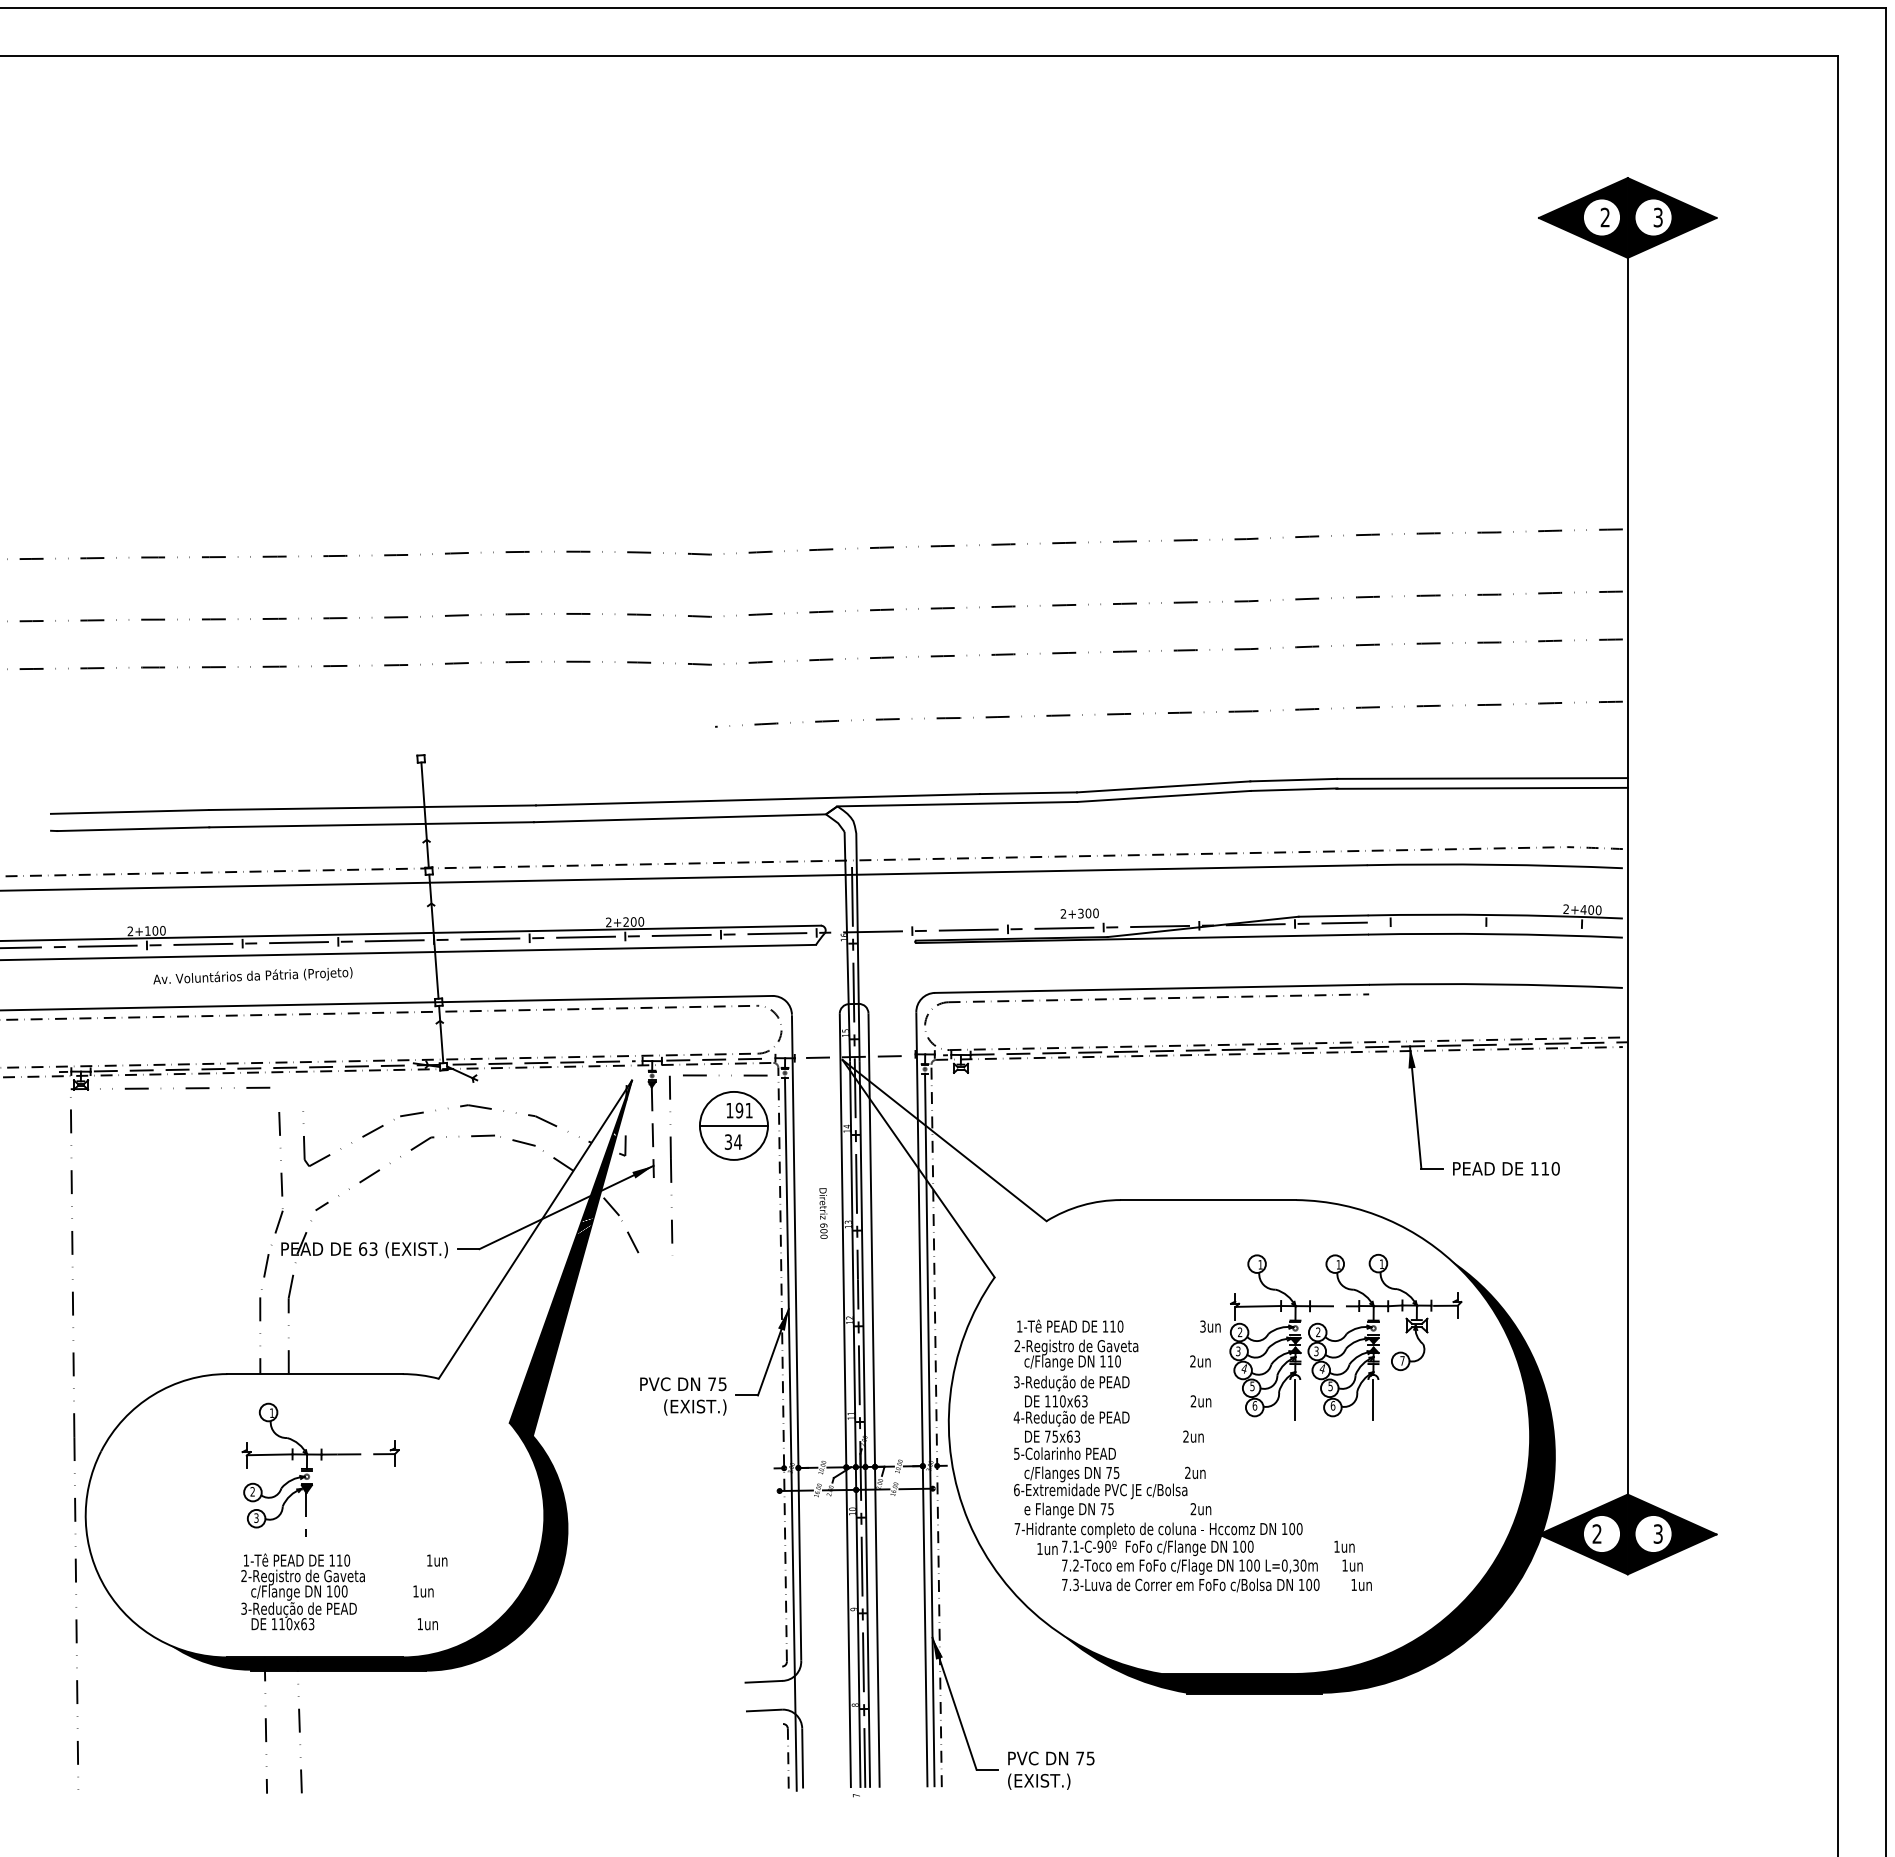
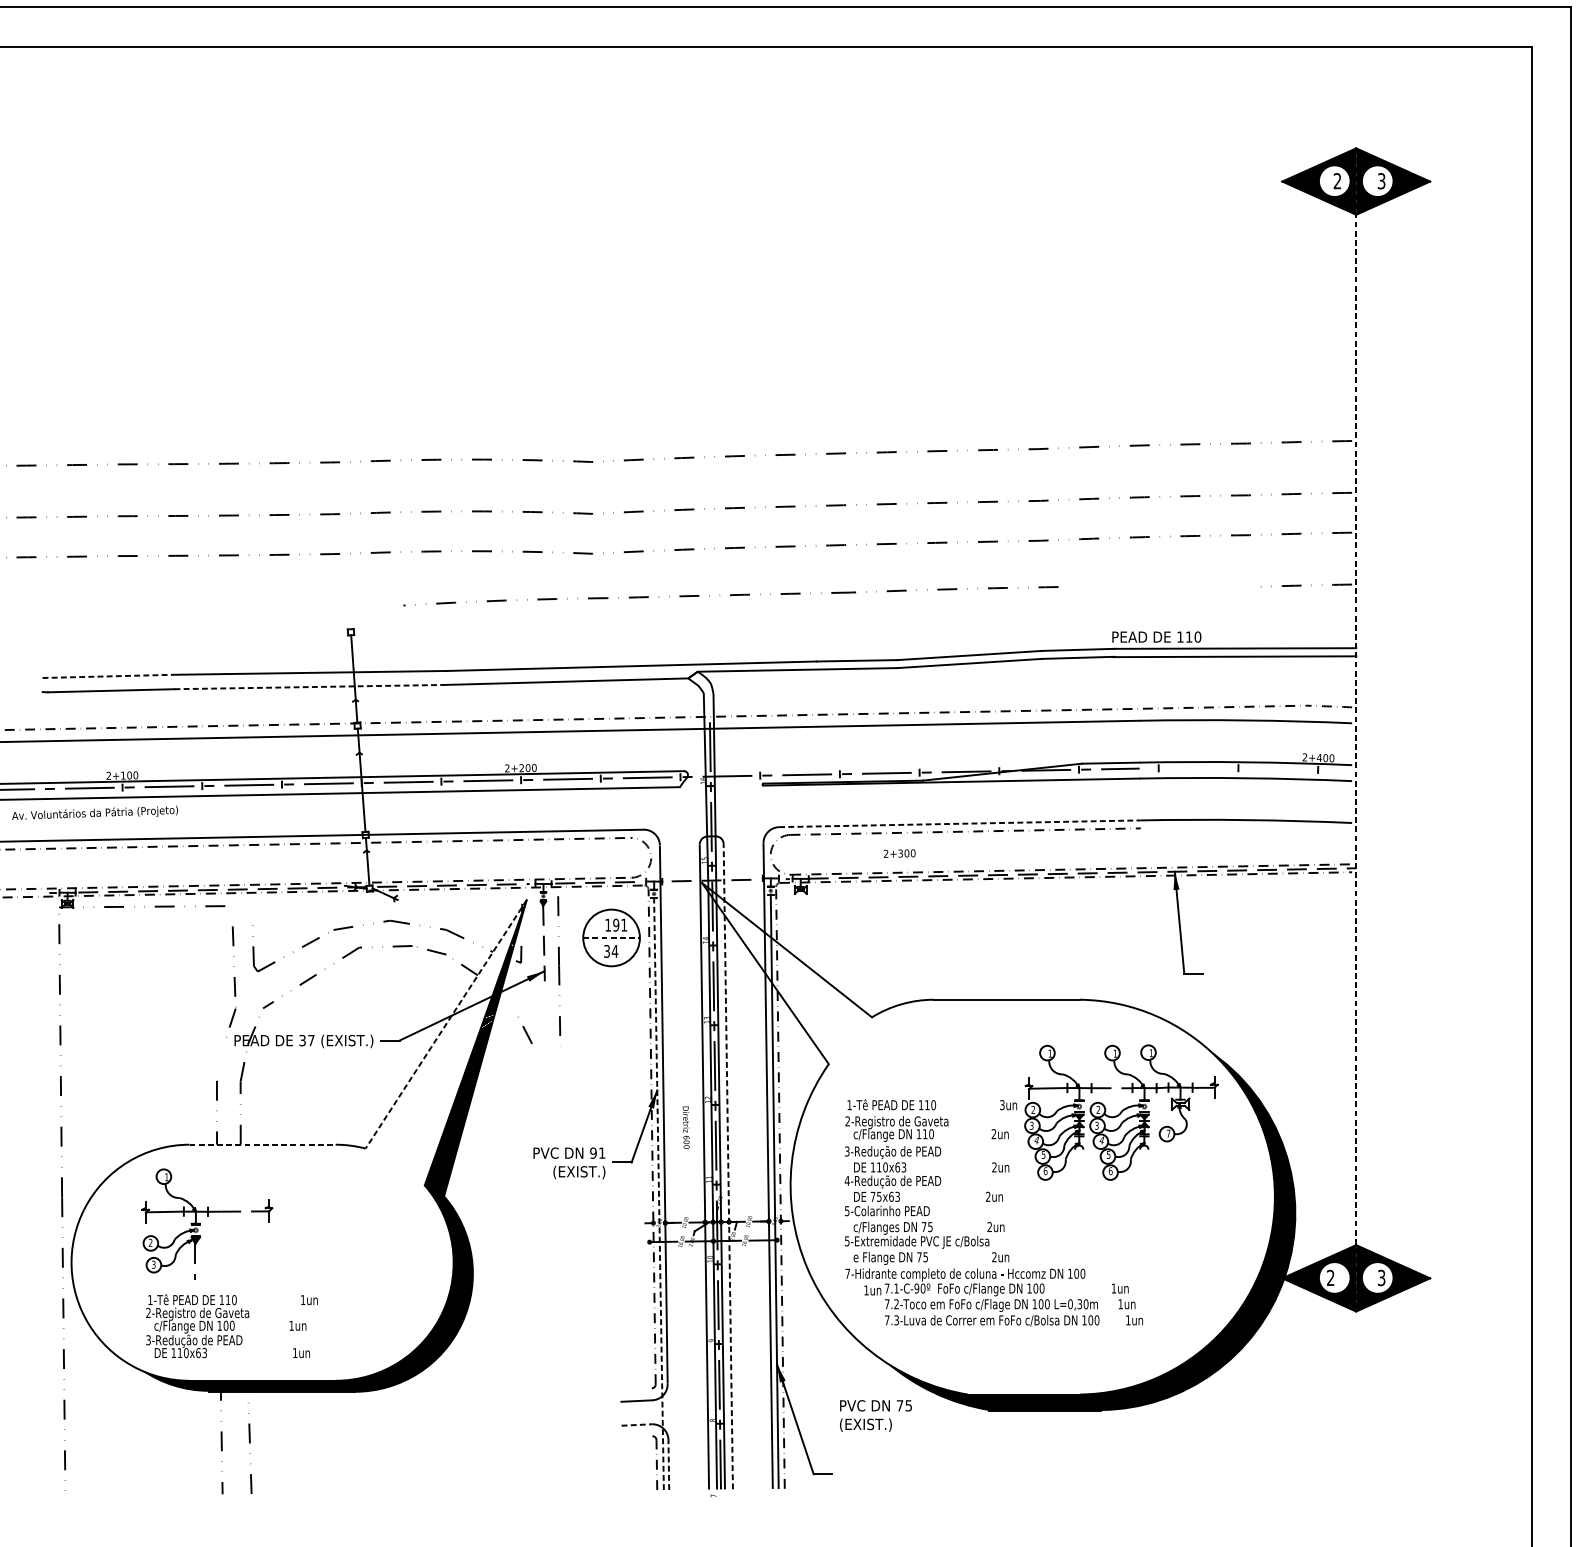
part: (1108, 715) -> (731, 596), moved
line: (129, 811) -> (108, 676), solid -> dashed
line: (372, 824) -> (310, 686), solid -> dashed
line: (1627, 876) -> (1356, 730), solid -> dashed
text: (1079, 913) -> (899, 853), moved
text: (252, 975) -> (94, 812), moved
line: (1152, 988) -> (960, 823), solid -> dashed
line: (719, 1075) -> (599, 895), removed
line: (734, 1125) -> (612, 937), solid -> dashed
text: (1506, 1168) -> (1156, 636), moved
line: (611, 1206) -> (509, 1005), removed
text: (823, 1213) -> (686, 1127), moved
line: (535, 1229) -> (446, 1024), solid -> dashed
text: (368, 1248) -> (307, 1040), 63 -> 37
line: (265, 1271) -> (221, 1059), removed
line: (315, 1374) -> (262, 1145), solid -> dashed
text: (717, 1384) -> (597, 1153), 75 -> 91
line: (1295, 1399) -> (1079, 1165), removed
line: (1373, 1399) -> (1144, 1165), removed
line: (874, 1400) -> (728, 1166), solid -> dashed
line: (790, 1434) -> (658, 1195), solid -> dashed
part: (312, 1469) -> (200, 1224), moved
text: (1016, 1489) -> (846, 1240), 6-Extremidade -> 5-Extremidade
text: (344, 1591) -> (232, 1325), moved
line: (764, 1710) -> (637, 1424), solid -> dashed
line: (802, 1758) -> (668, 1464), solid -> dashed
text: (1051, 1770) -> (876, 1415), moved

